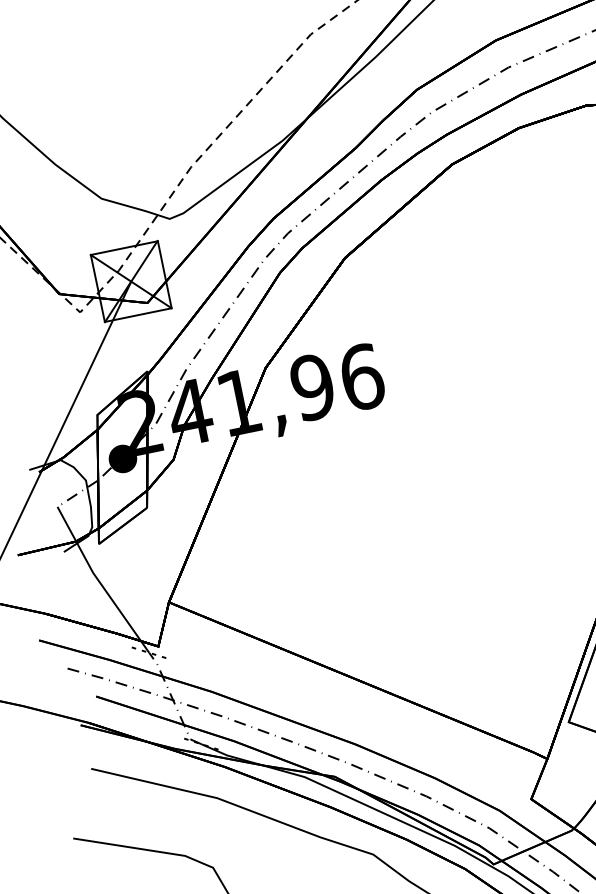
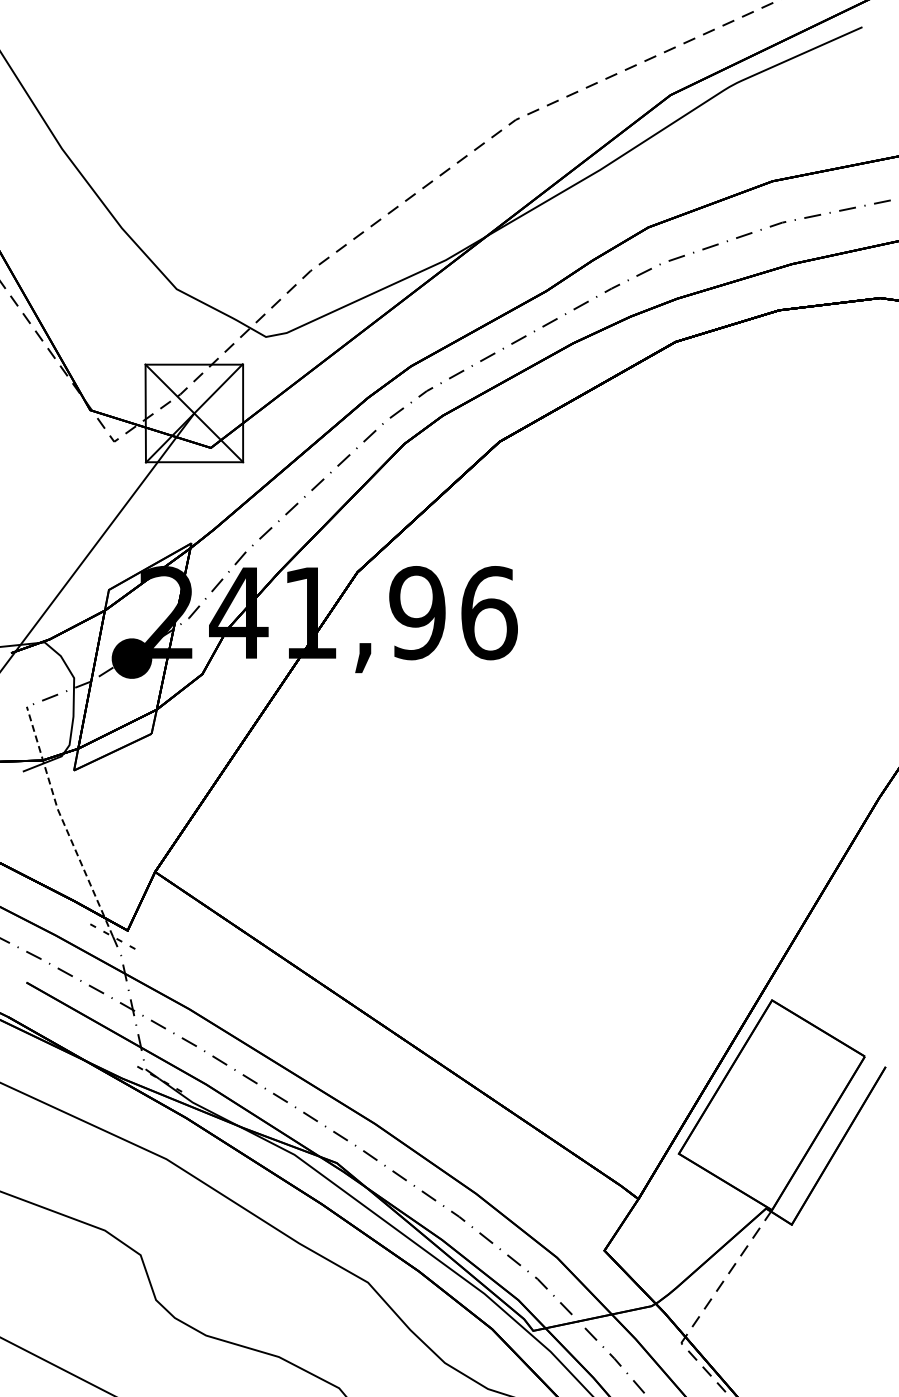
line: (99, 581) -> (63, 822), solid -> dashed

